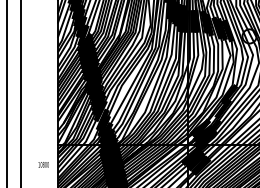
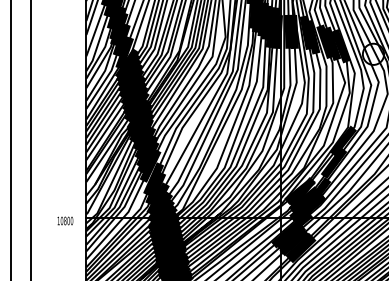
text: (43, 164) -> (65, 220), moved

